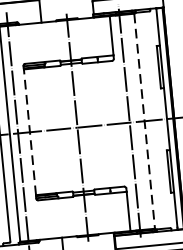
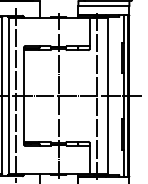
line: (144, 121) -> (107, 96), dashed -> solid
line: (30, 132) -> (24, 96), dashed -> solid

